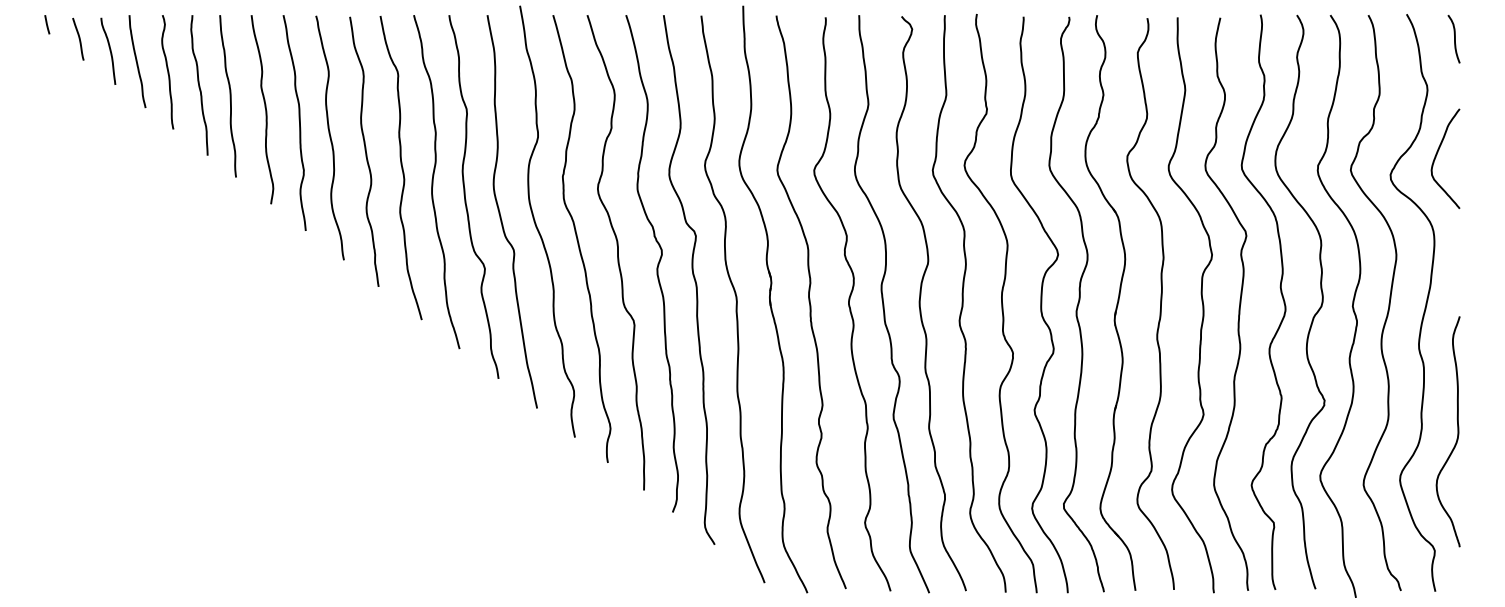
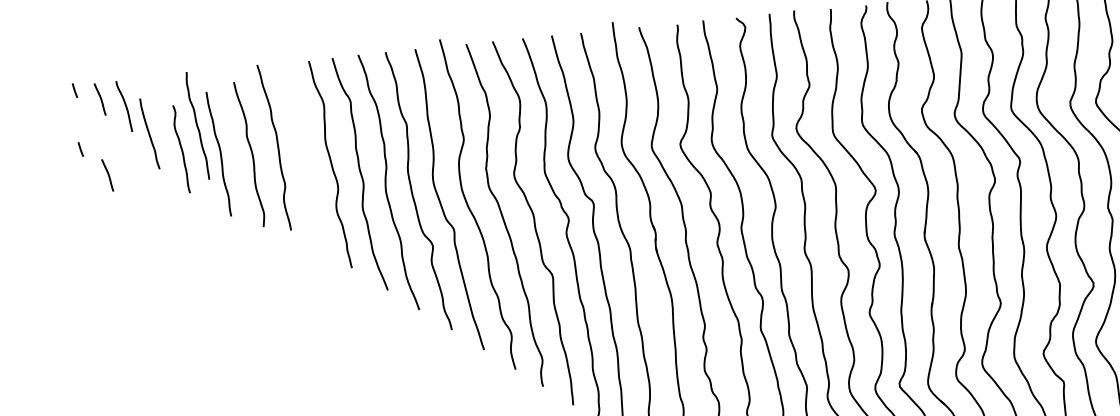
curve: (137, 61) -> (149, 133), moved
curve: (167, 72) -> (181, 149), moved
curve: (229, 96) -> (219, 154), moved
line: (47, 100) -> (80, 149), added
curve: (264, 107) -> (251, 152), moved
curve: (78, 136) -> (107, 174), added
curve: (329, 137) -> (302, 156), removed

